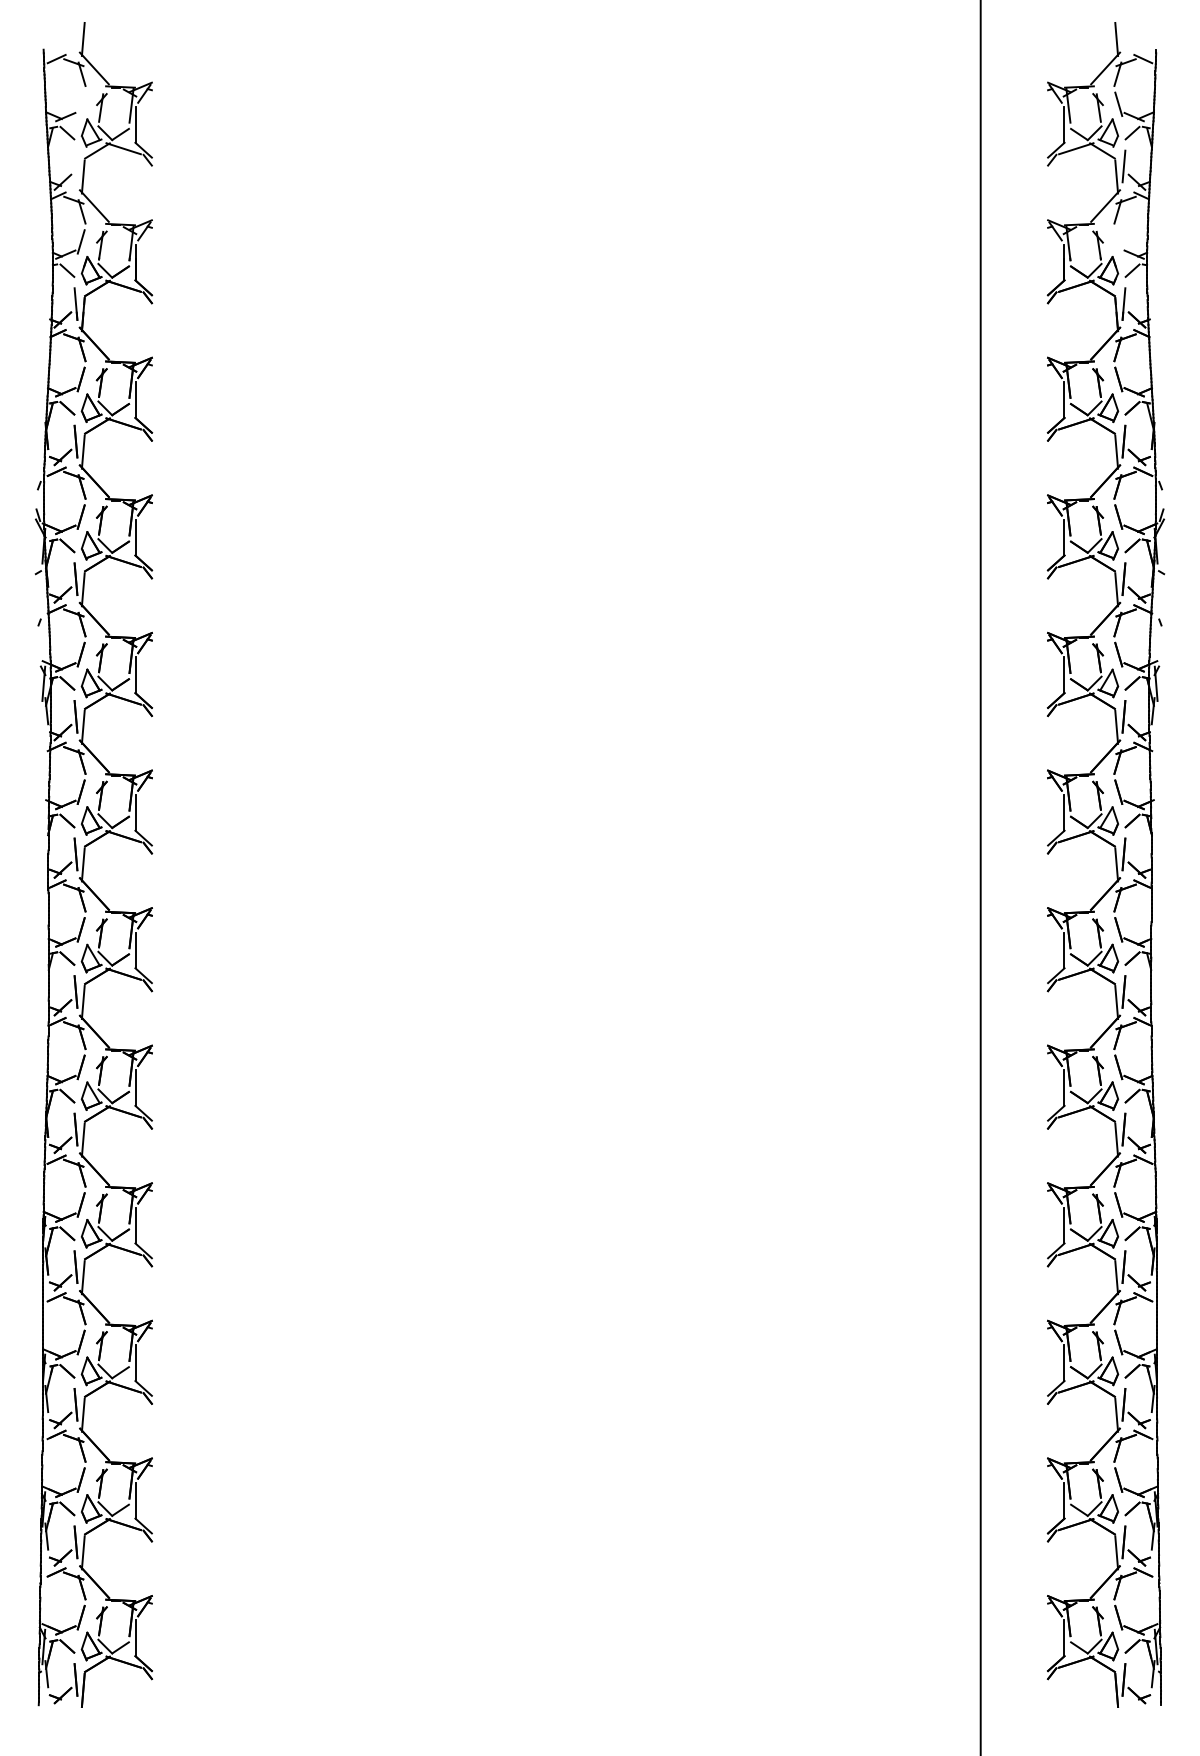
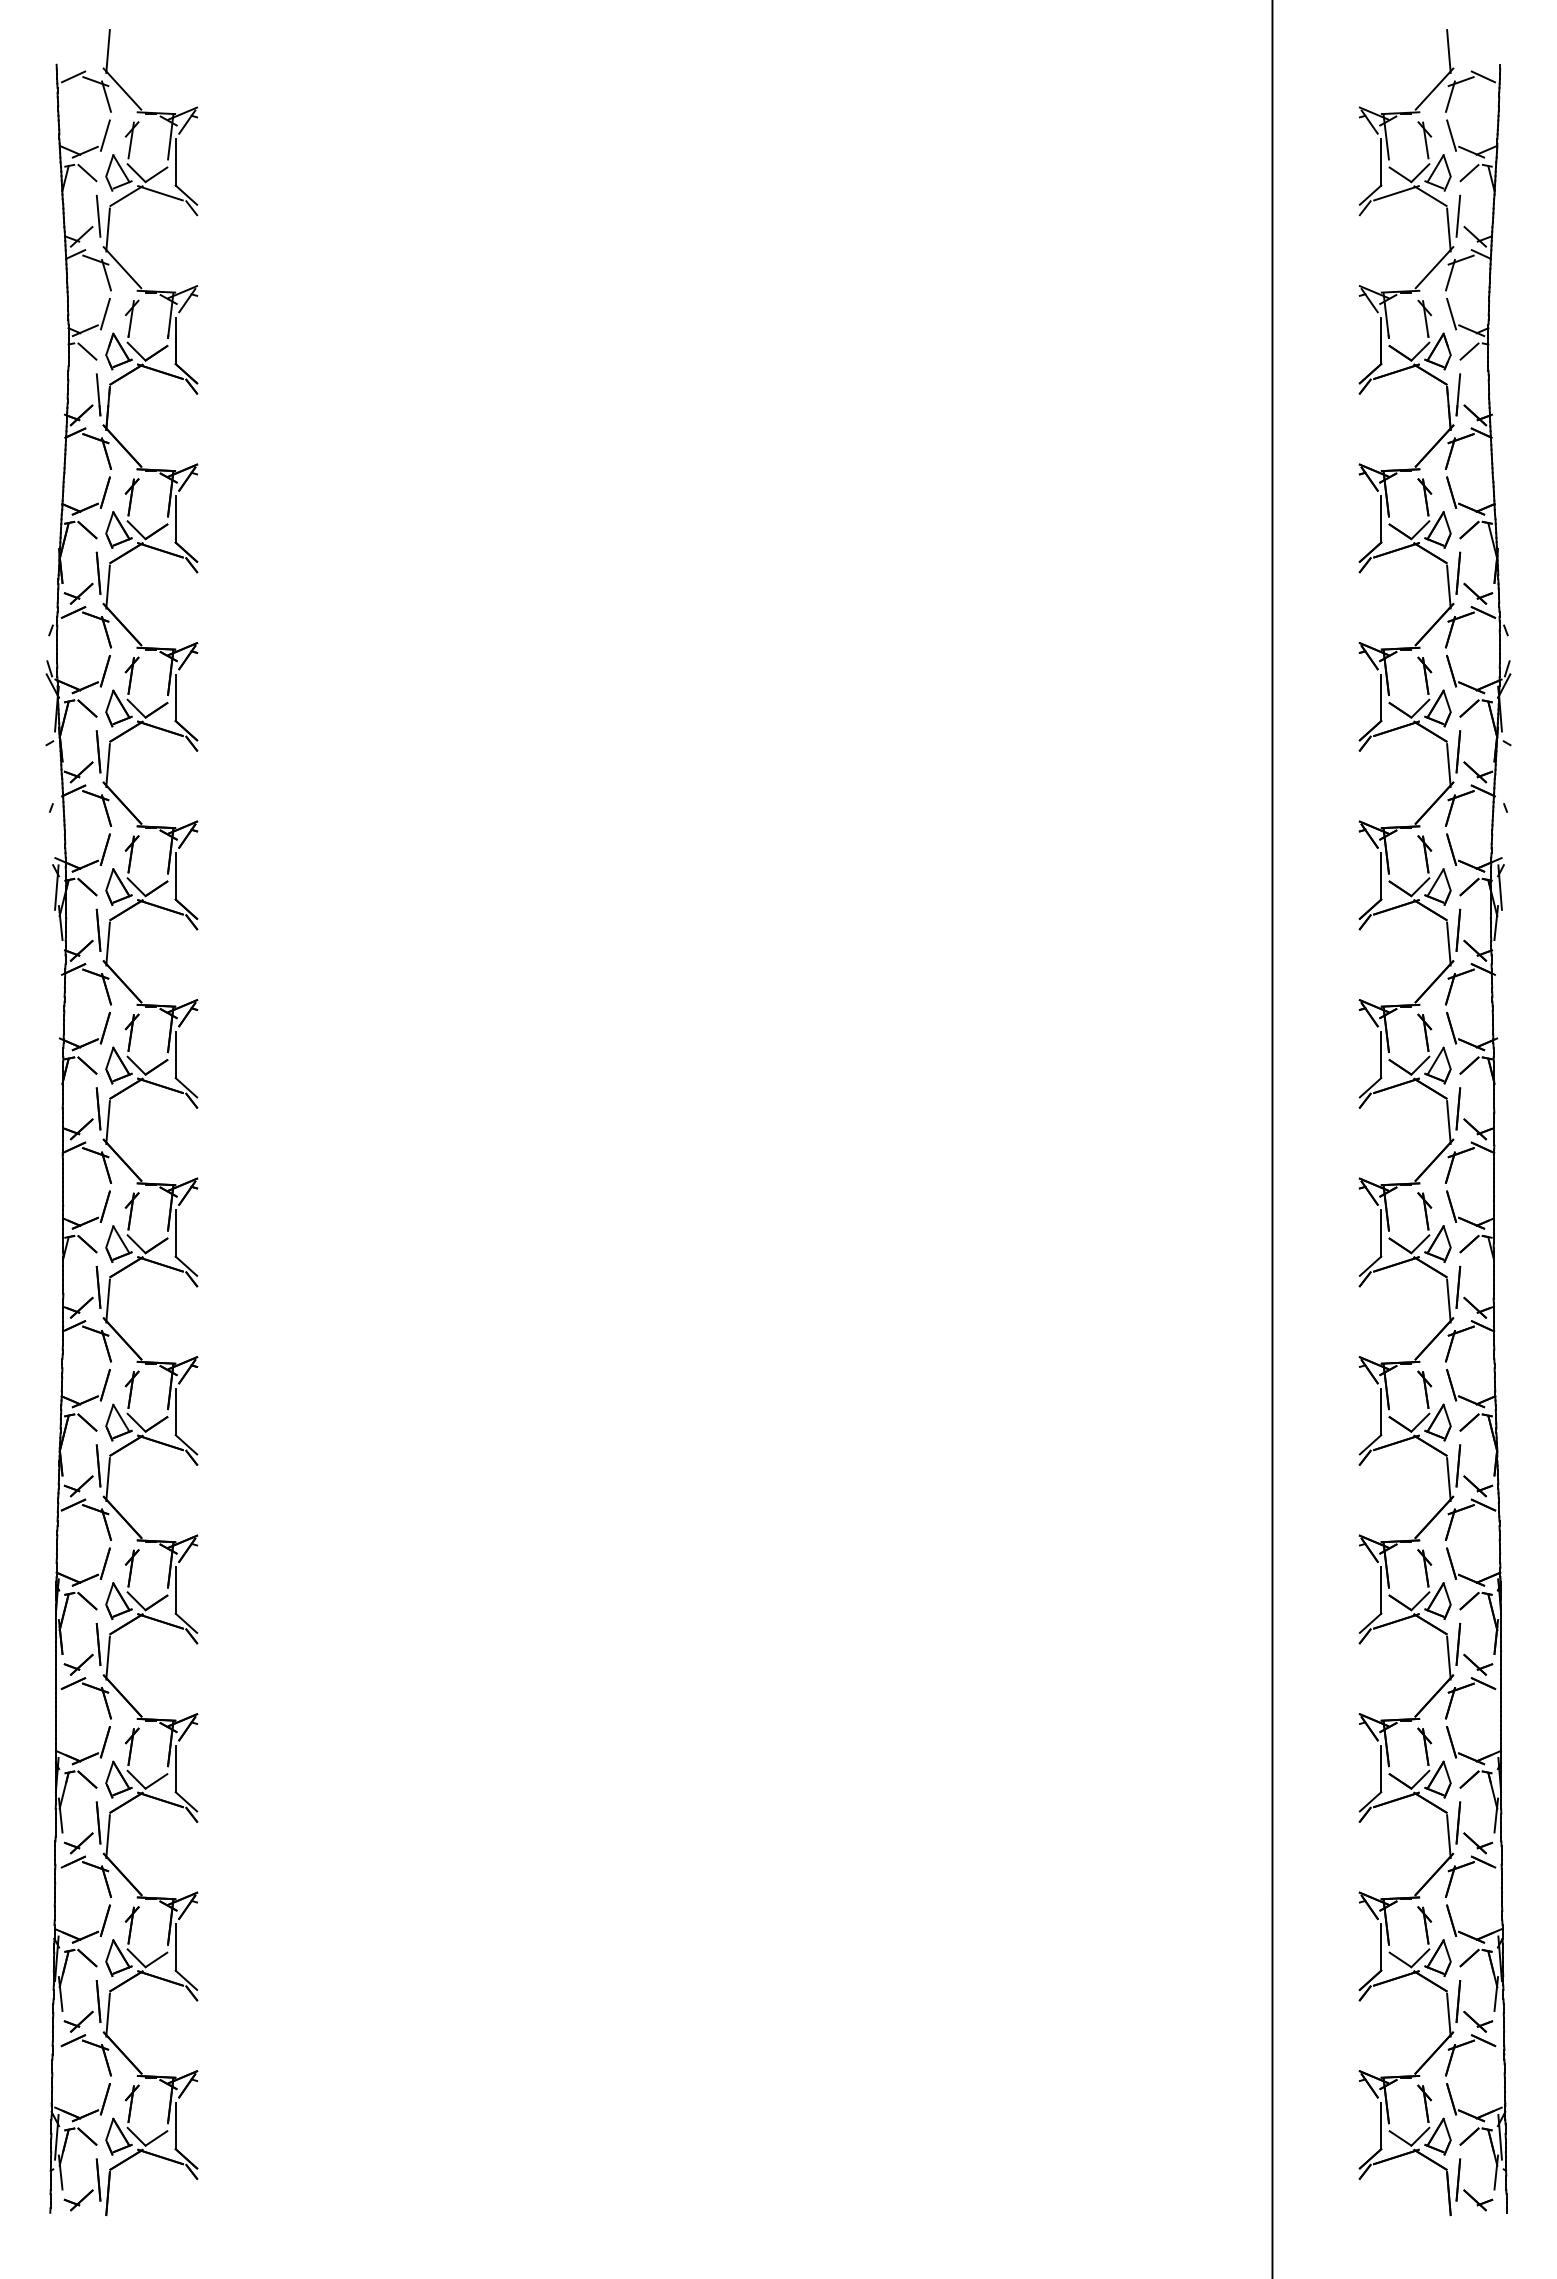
line: (80, 104) -> (104, 135), added
line: (75, 165) -> (98, 215), added
line: (1118, 241) -> (1451, 313), added

